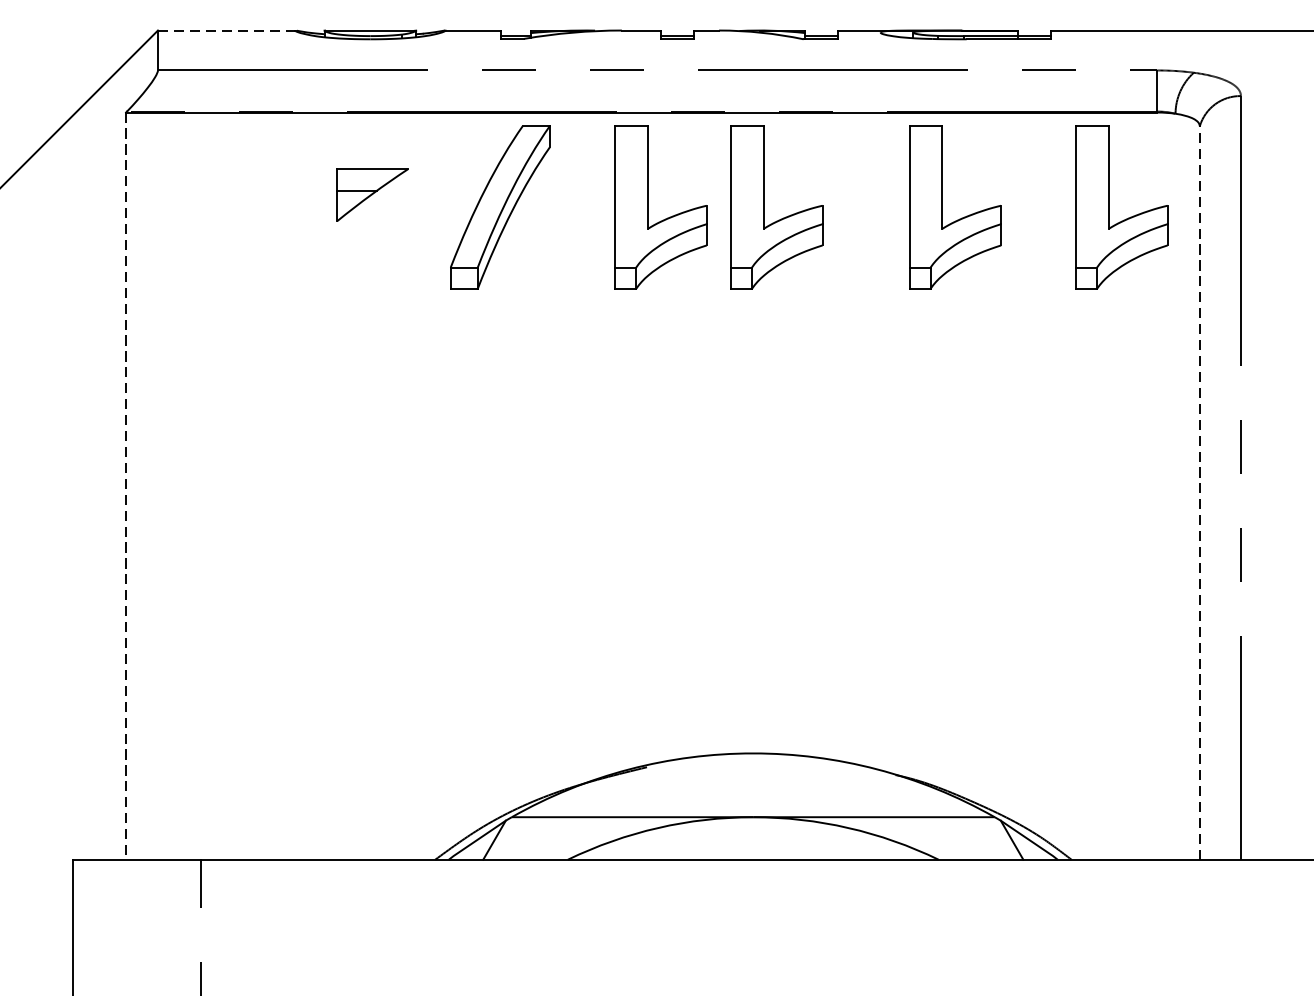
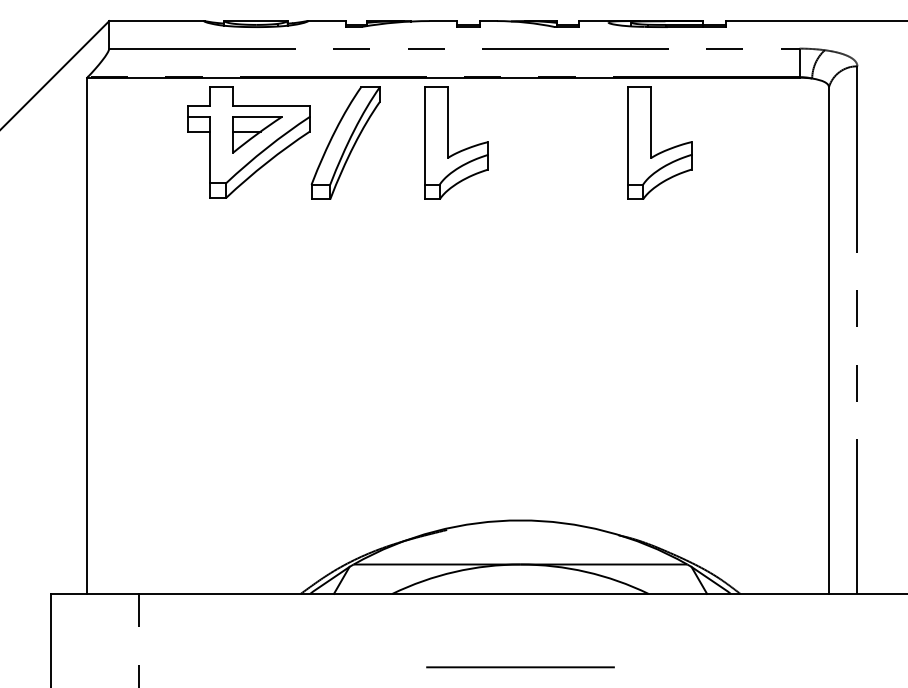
line: (226, 31) -> (156, 21), dashed -> solid
part: (359, 206) -> (248, 142), added
part: (764, 206) -> (528, 142), removed
part: (1109, 206) -> (766, 142), removed
line: (126, 487) -> (87, 336), dashed -> solid
line: (1199, 492) -> (828, 340), dashed -> solid
line: (753, 966) -> (520, 667), added

